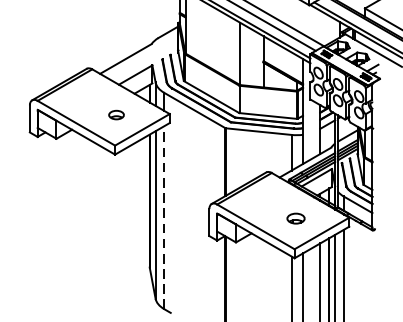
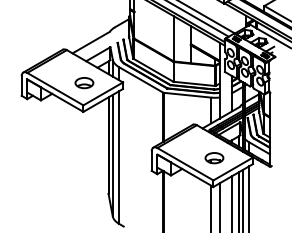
part: (116, 115) -> (84, 83), size x1.67
line: (164, 217) -> (119, 157), dashed -> solid
part: (296, 218) -> (214, 158), size x1.43

